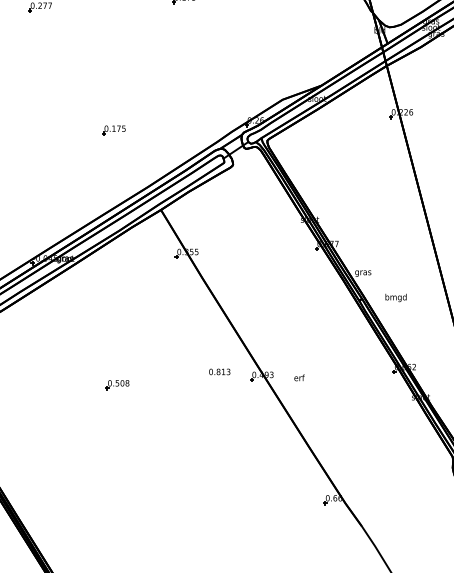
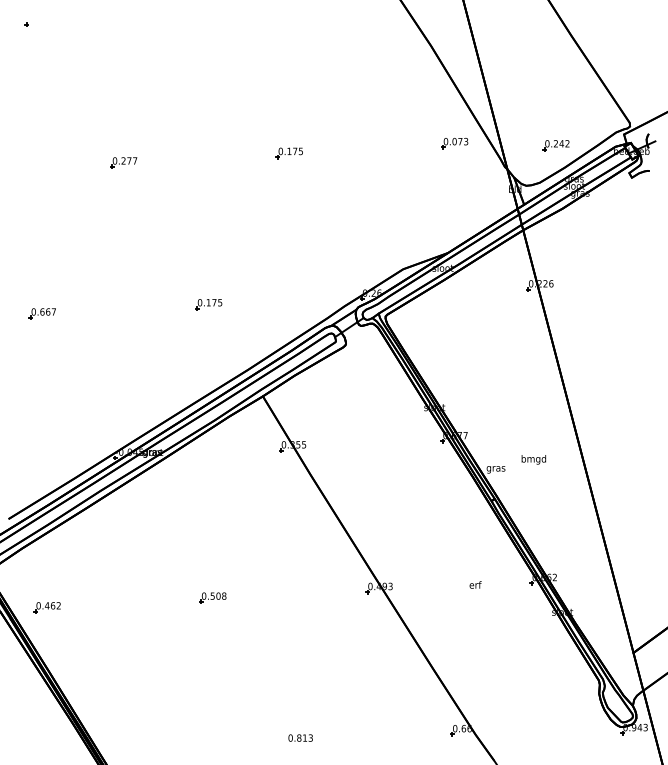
text: (395, 297) -> (533, 459), moved
text: (219, 371) -> (300, 737), moved
text: (299, 377) -> (475, 584), moved

